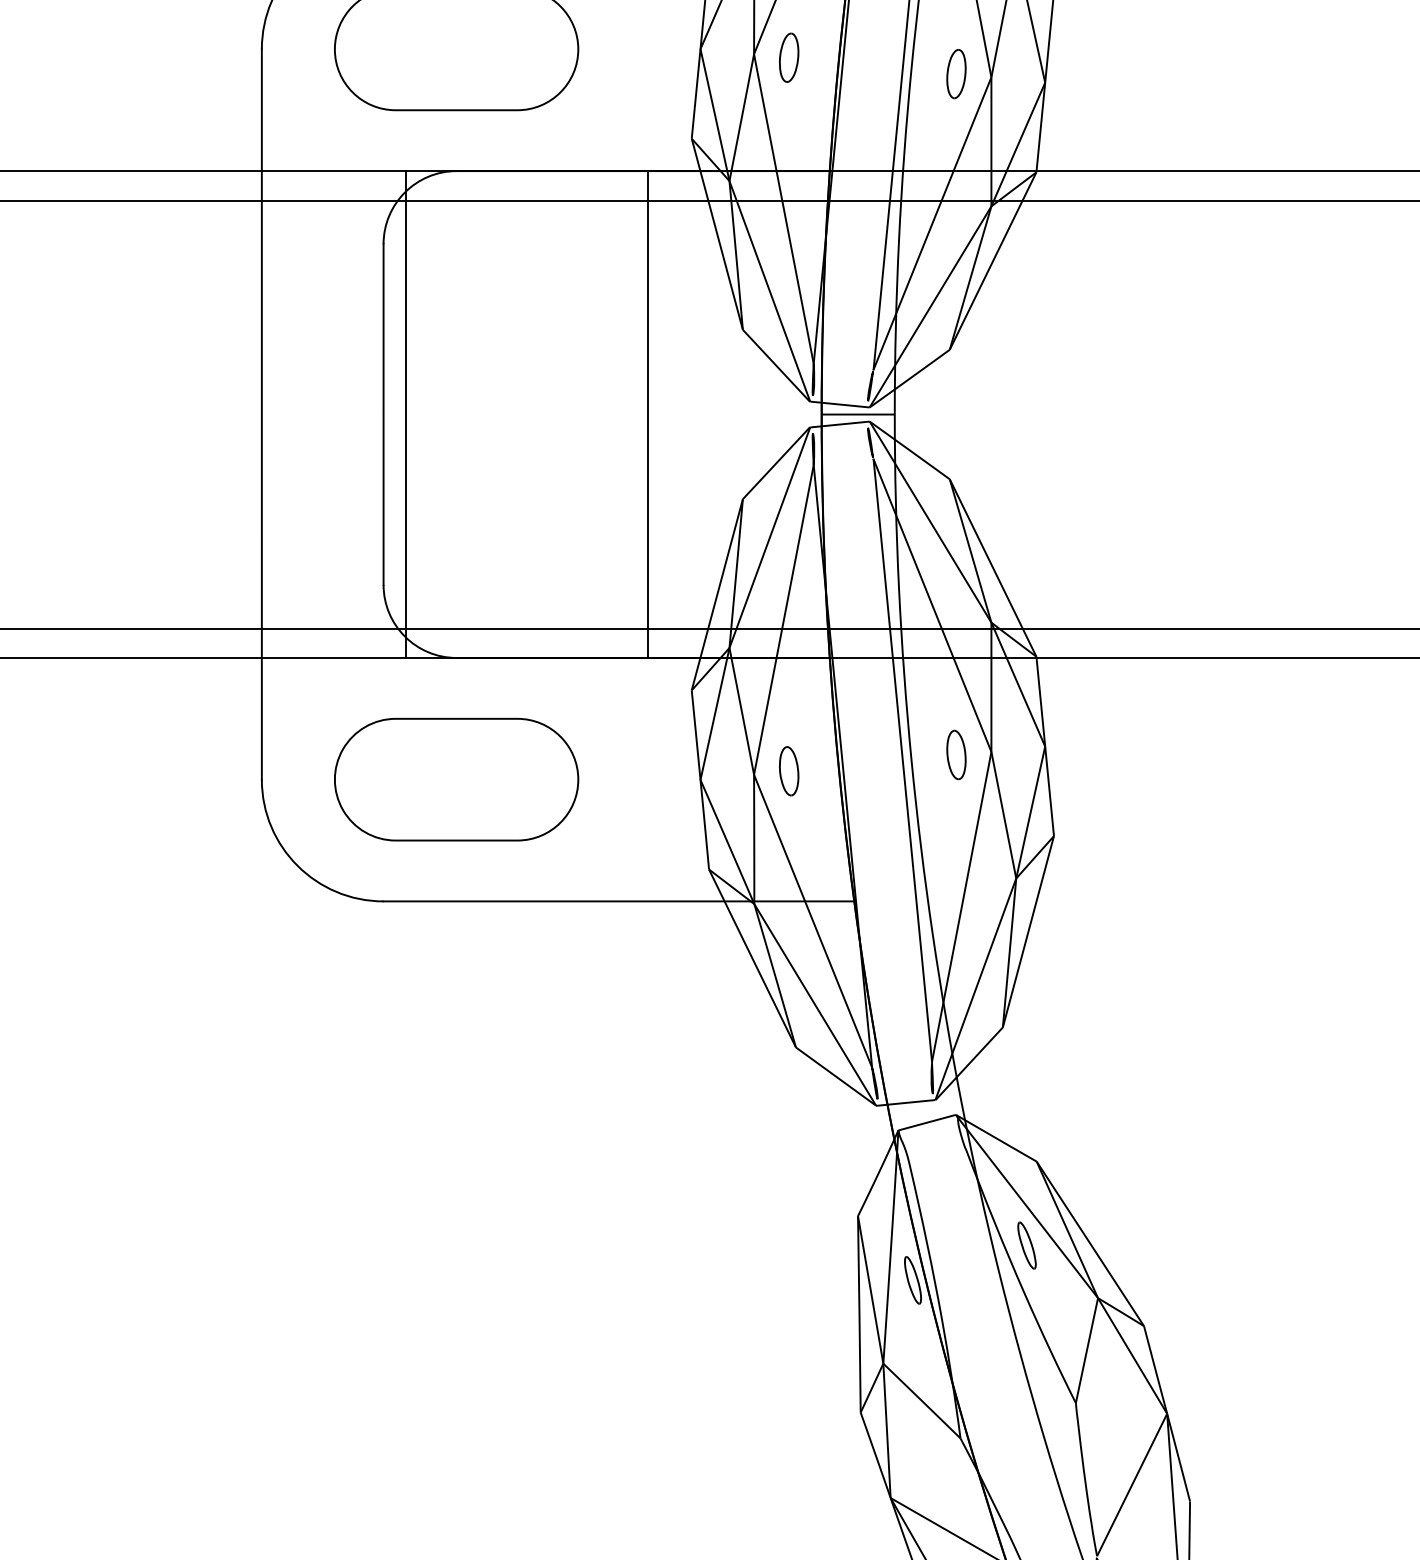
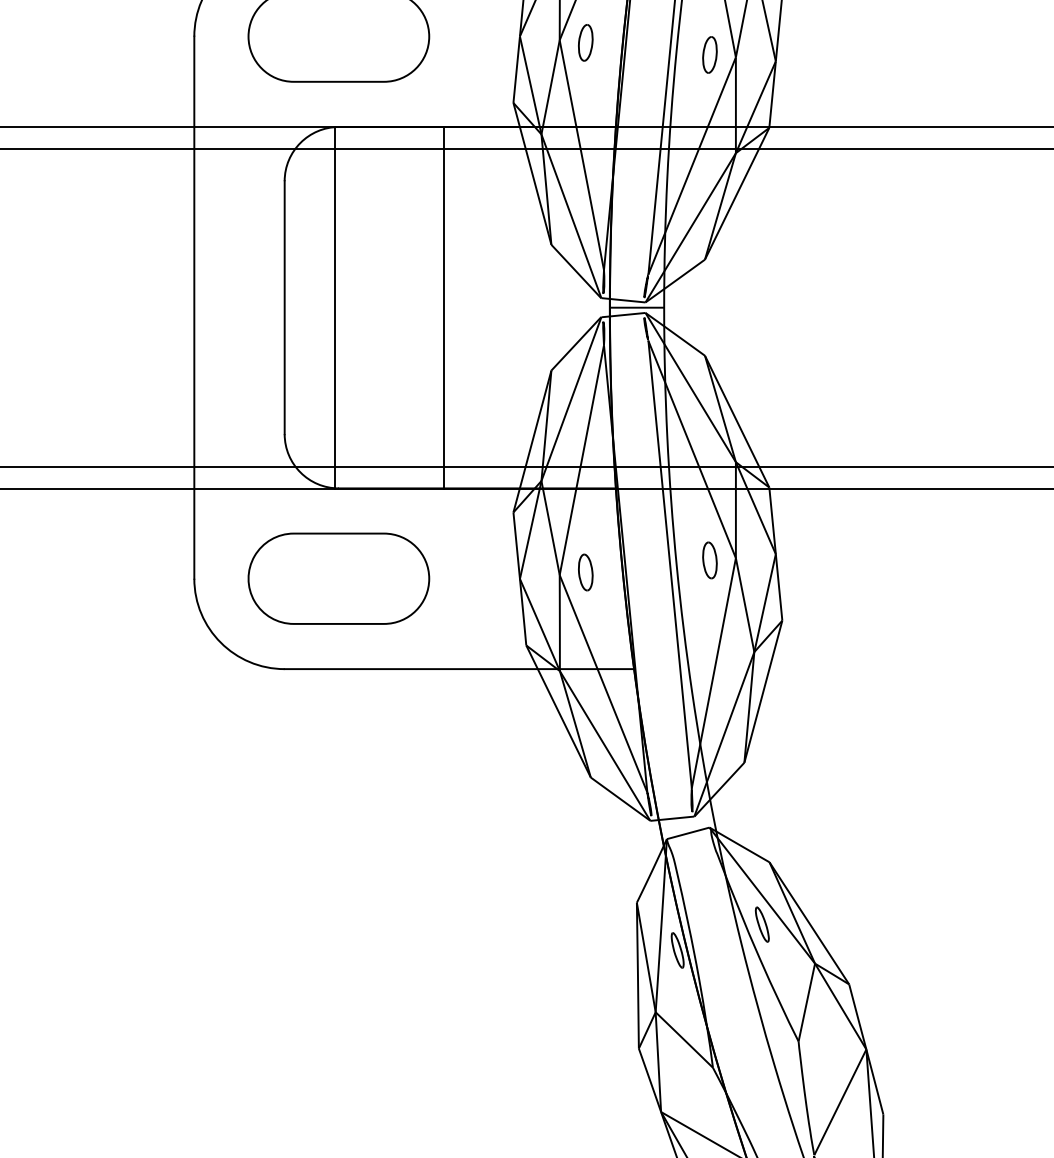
line: (406, 414) -> (335, 307), moved
line: (647, 414) -> (443, 307), moved

